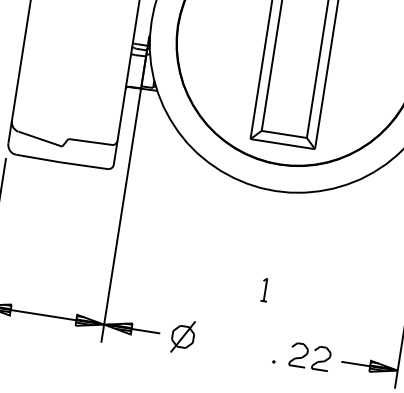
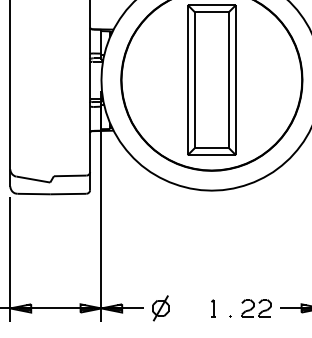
part: (264, 289) -> (213, 308), moved

